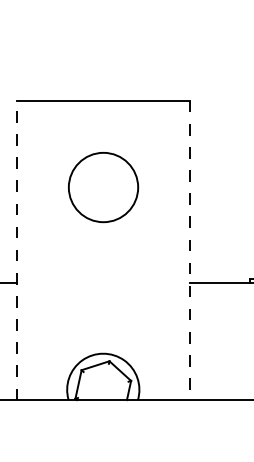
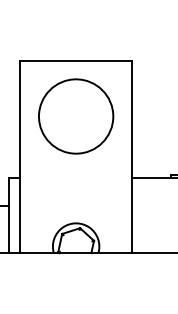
circle: (103, 187) -> (76, 116), size x1.67
line: (16, 249) -> (20, 156), dashed -> solid
line: (189, 251) -> (131, 157), dashed -> solid

